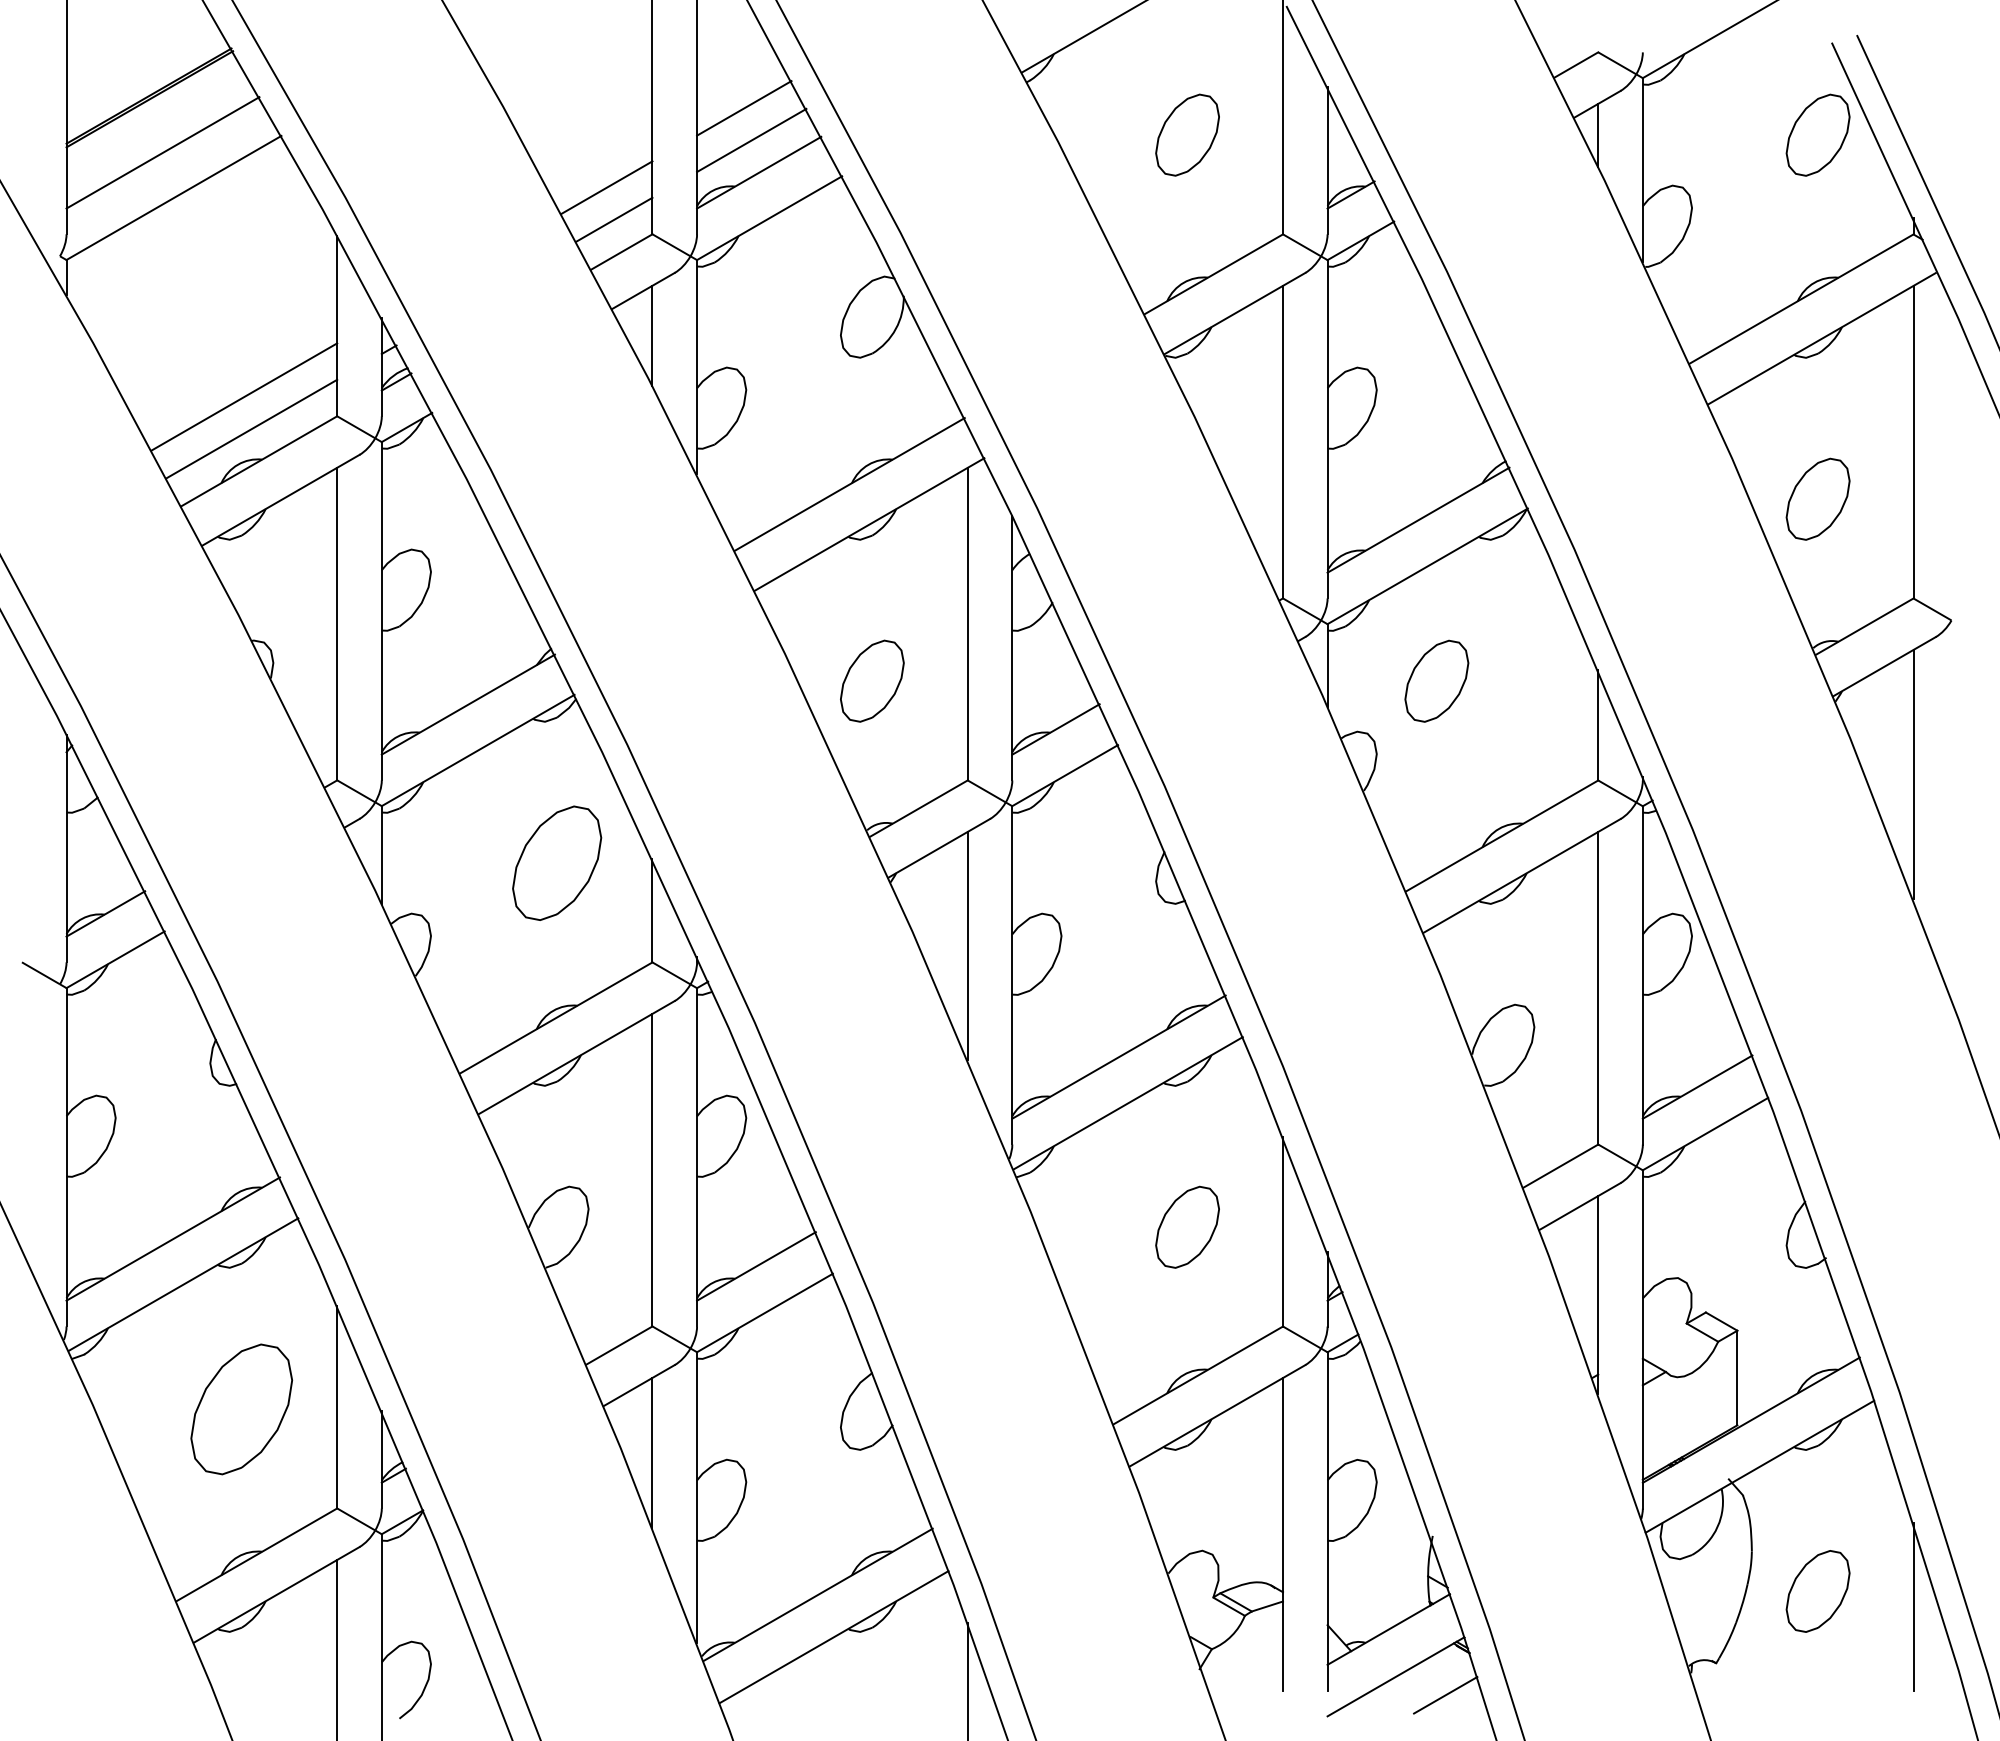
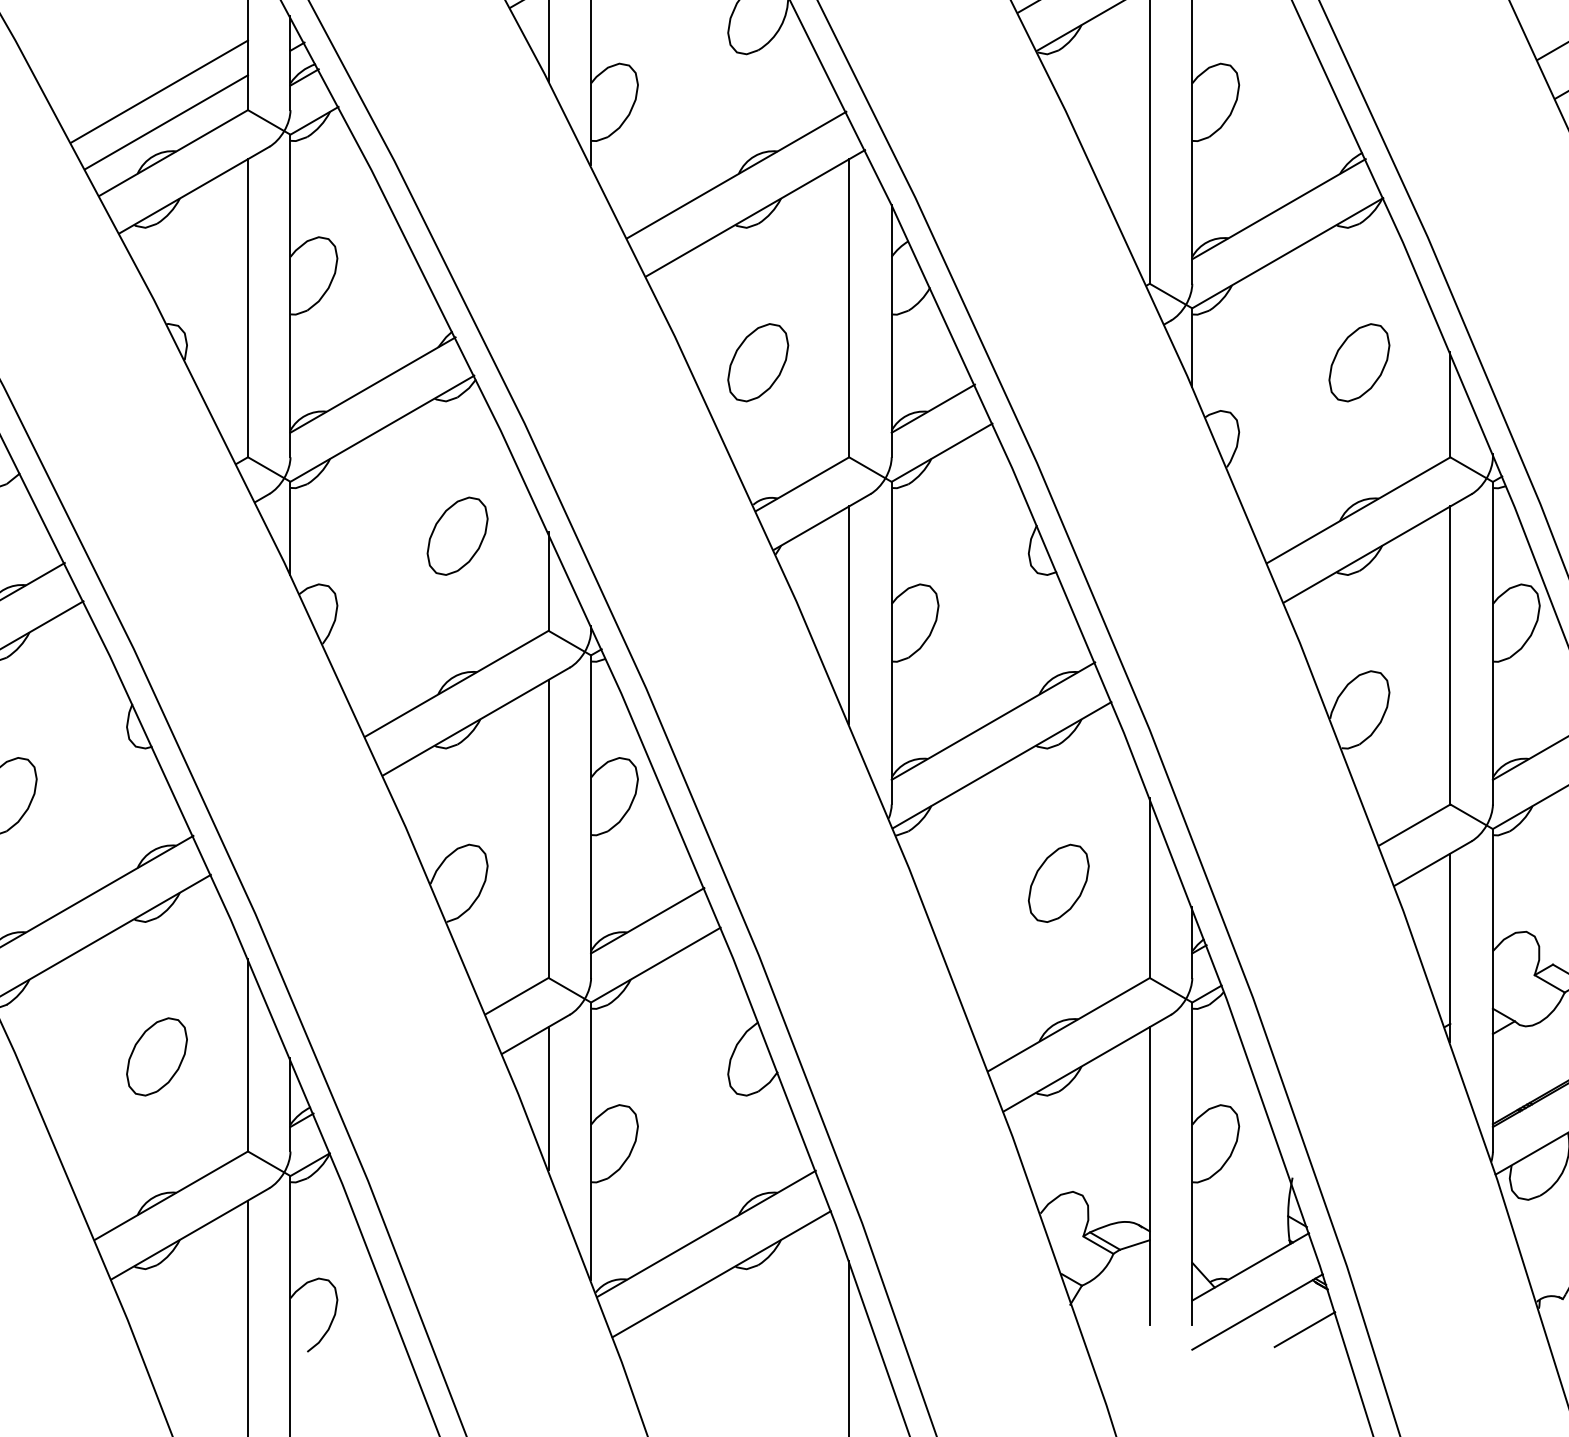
part: (1436, 680) -> (1359, 362), moved
part: (556, 862) -> (457, 535), size x0.71
part: (241, 1408) -> (156, 1056), size x0.62

